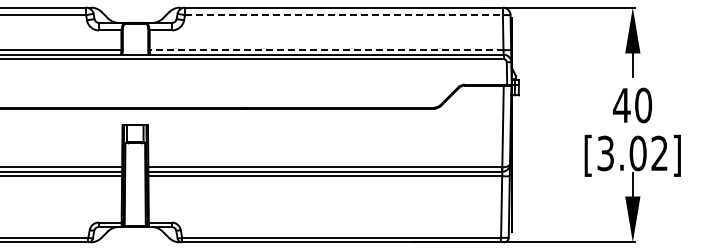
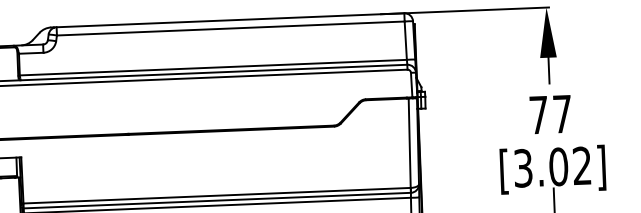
line: (343, 15) -> (230, 28), dashed -> solid
line: (326, 50) -> (213, 67), dashed -> solid
text: (632, 105) -> (550, 114), 40 -> 77

